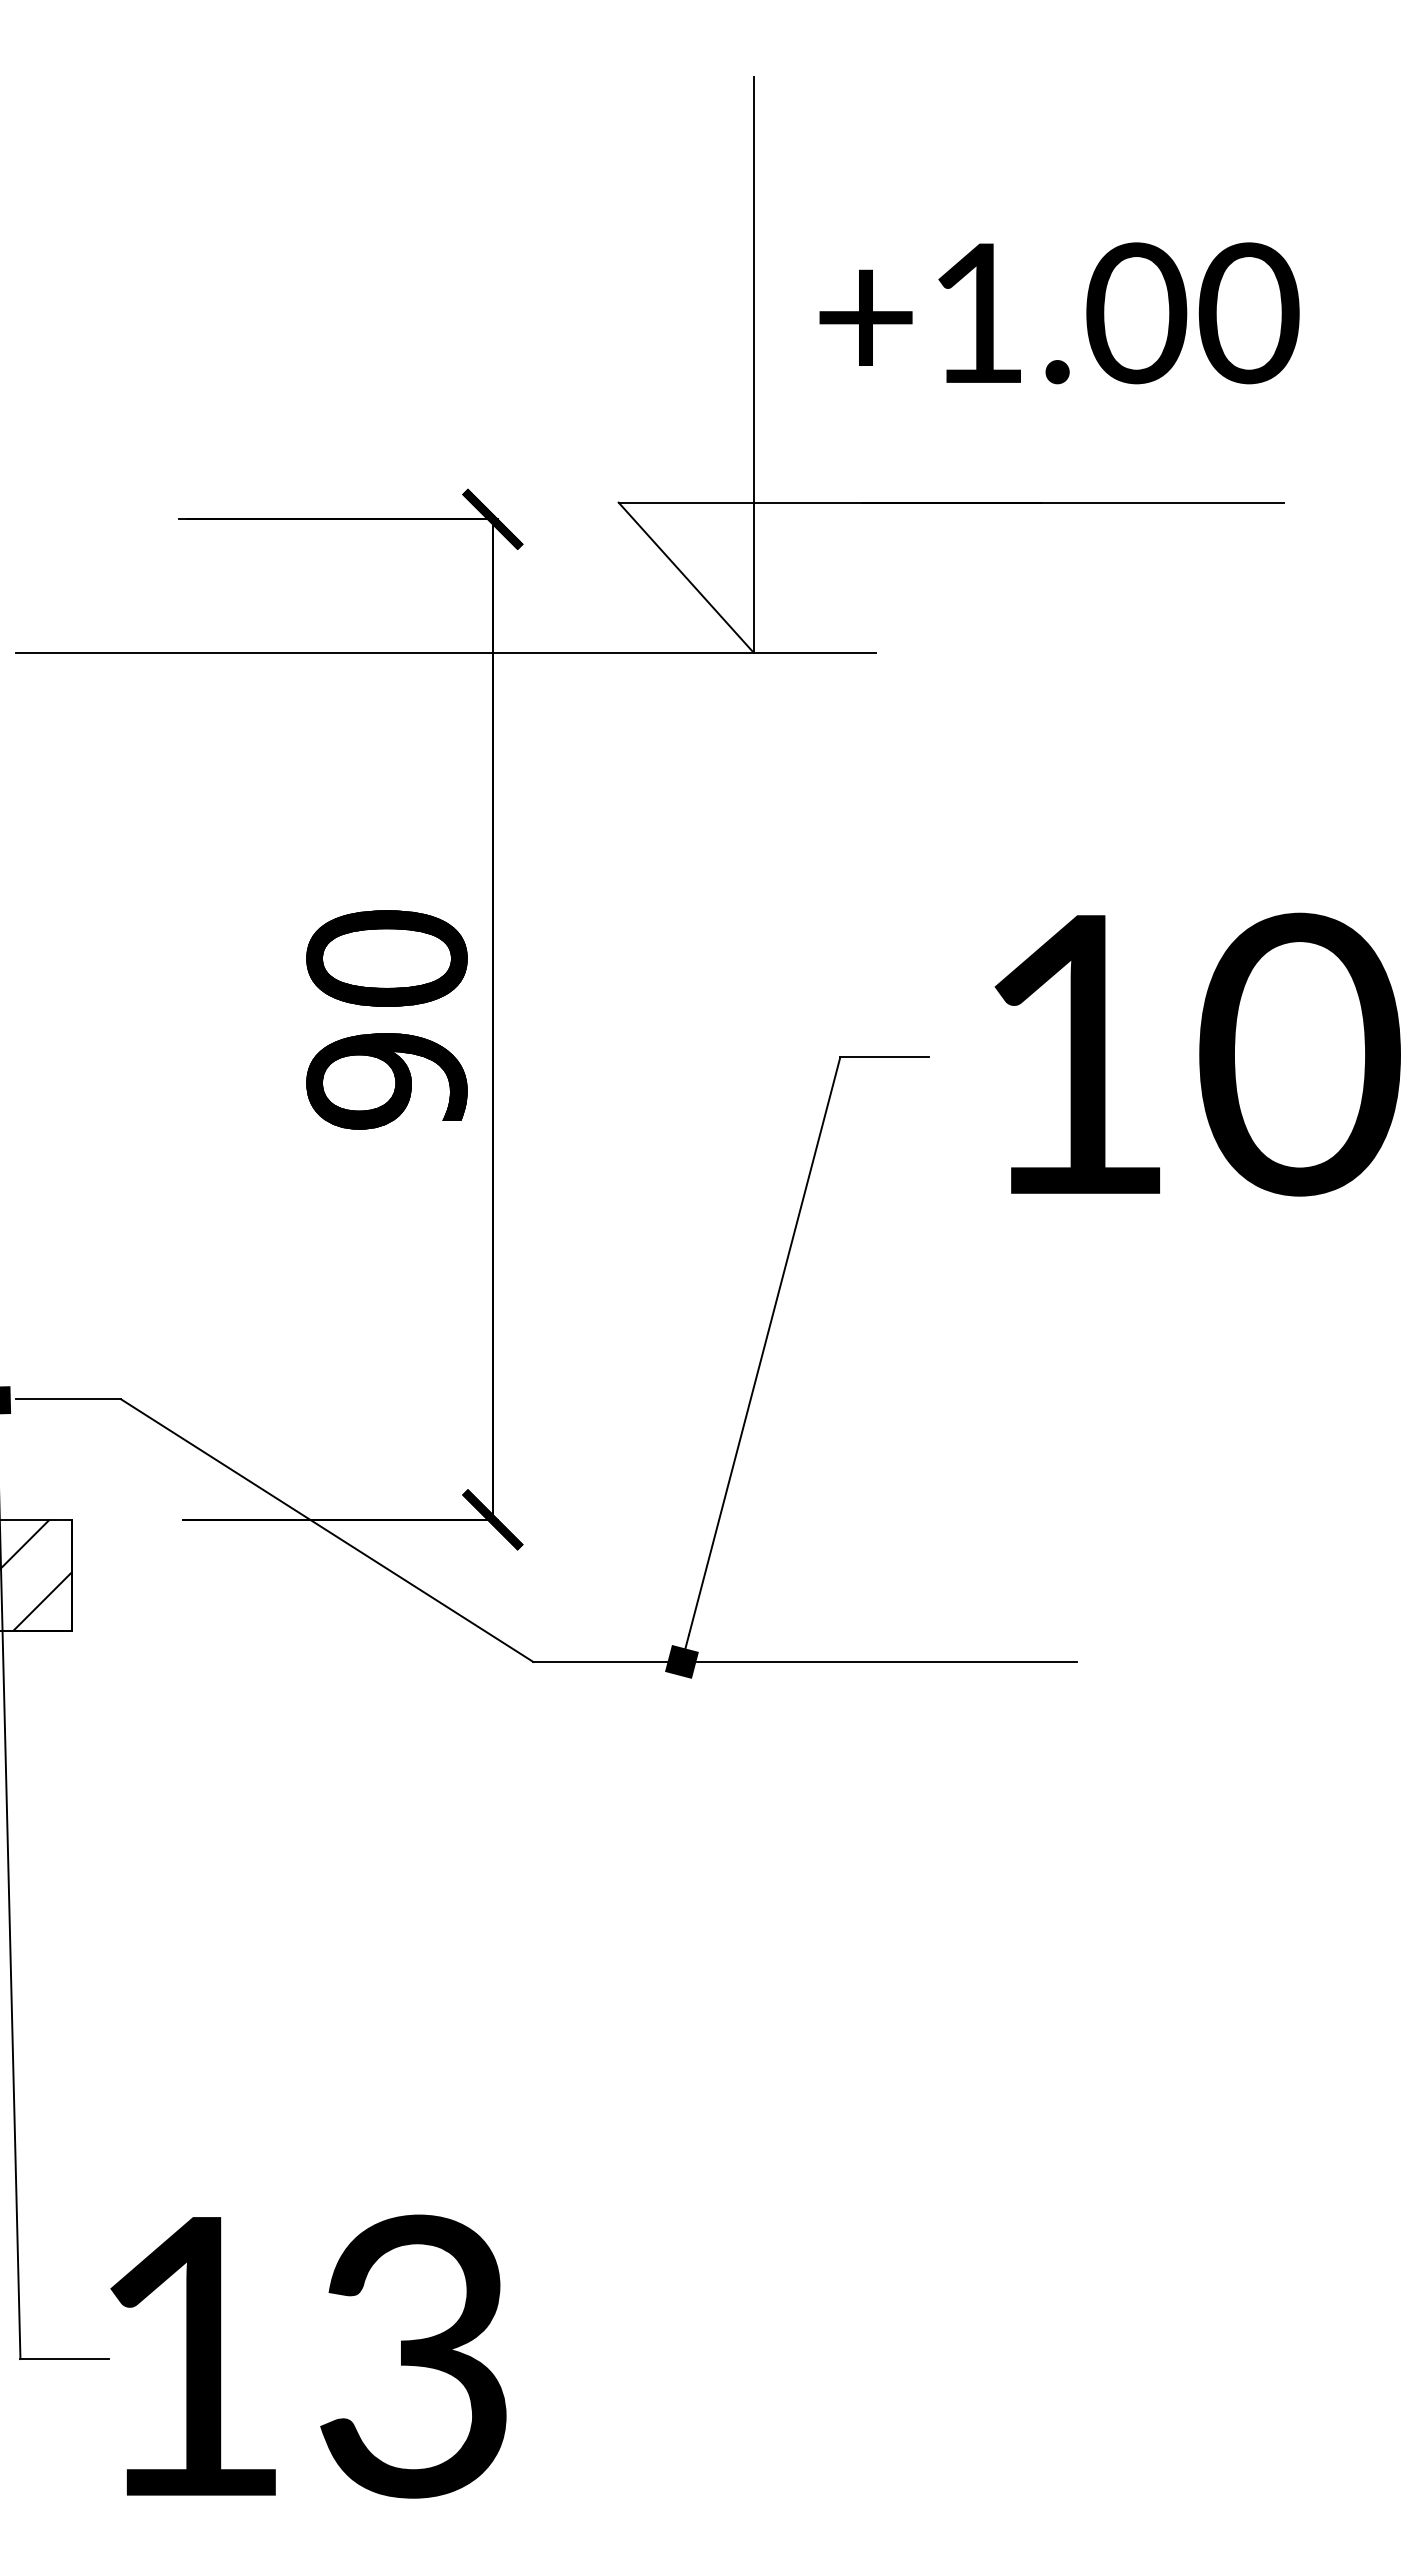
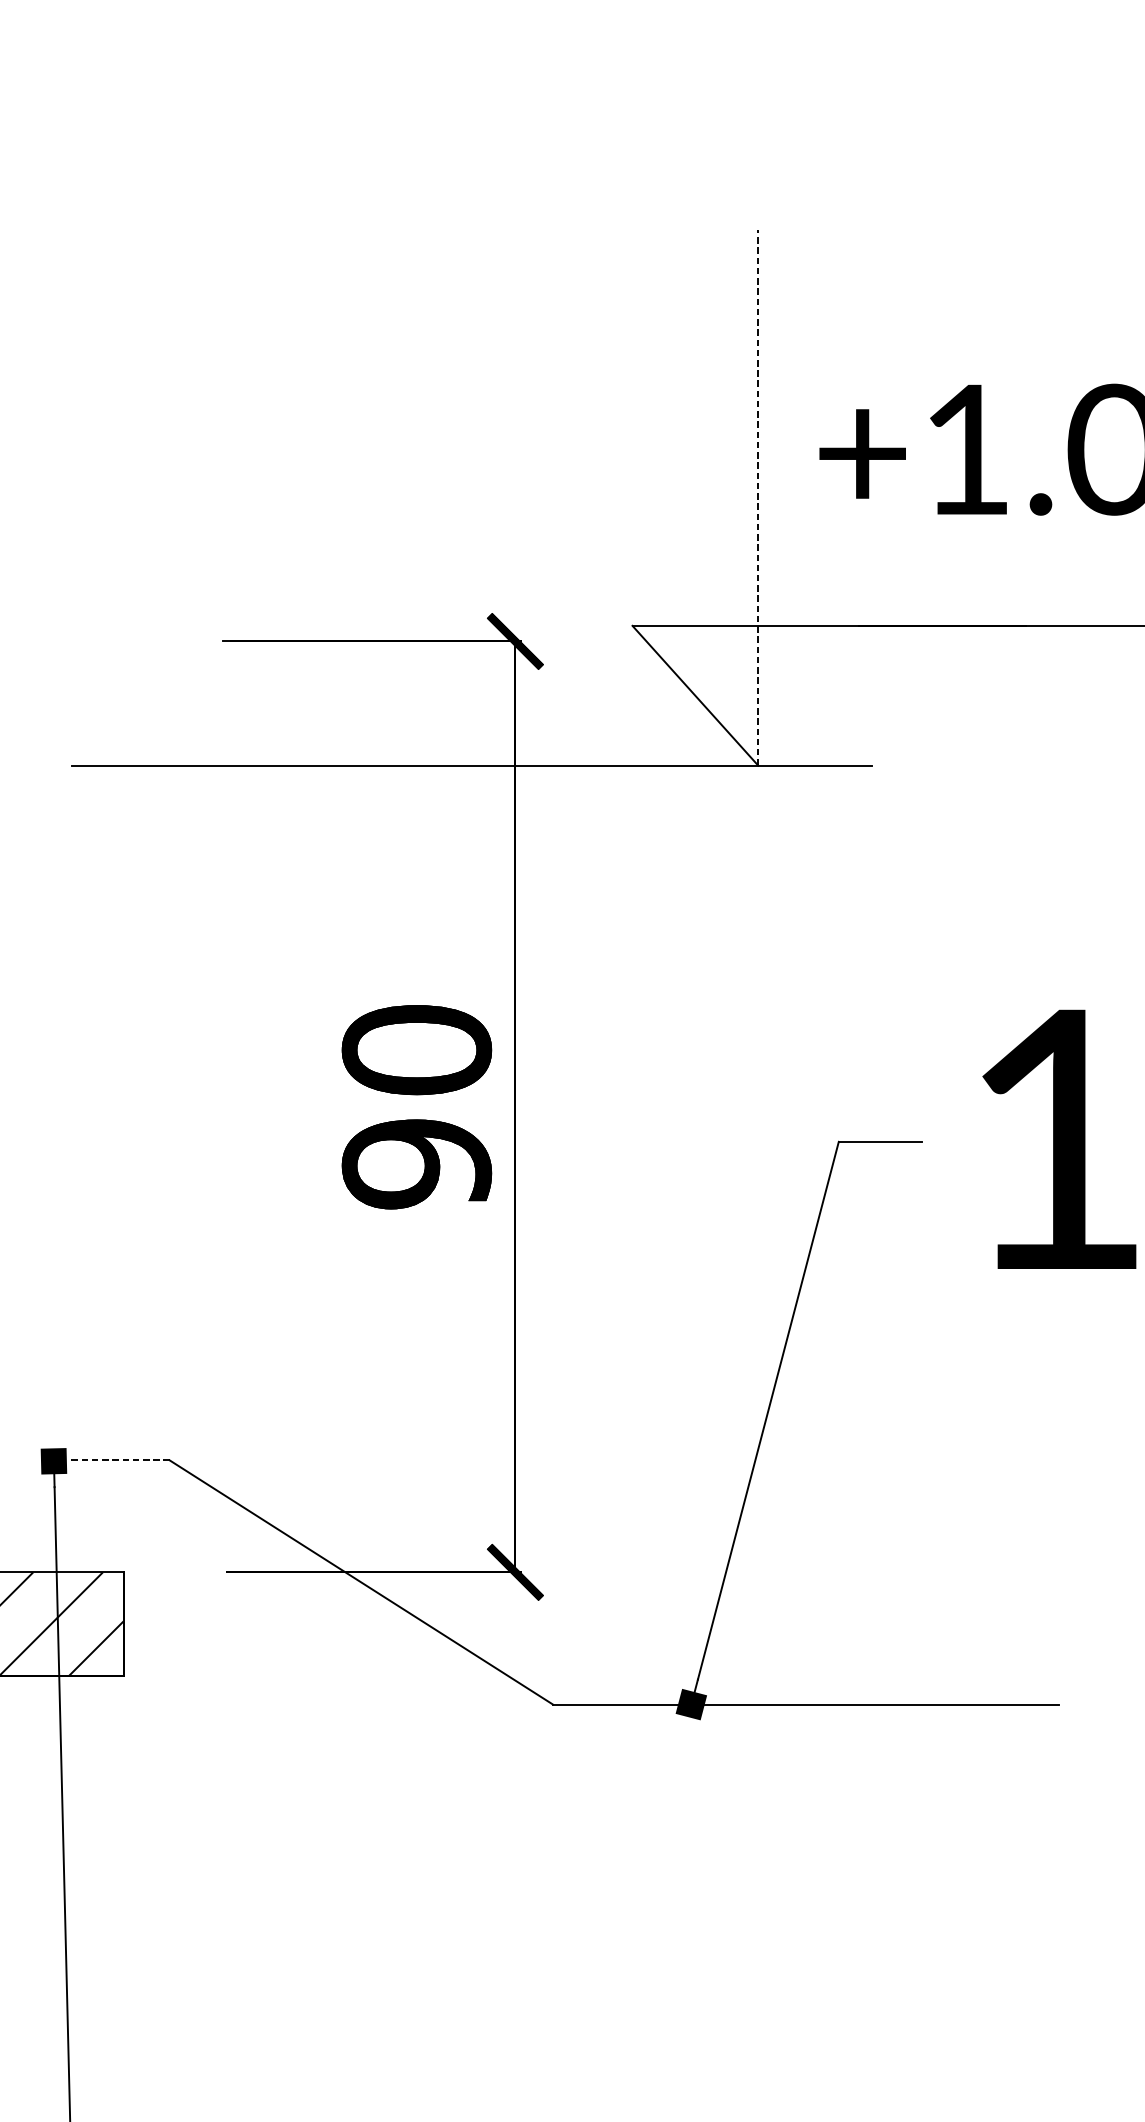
line: (753, 365) -> (757, 498), solid -> dashed
line: (68, 1399) -> (120, 1460), solid -> dashed

